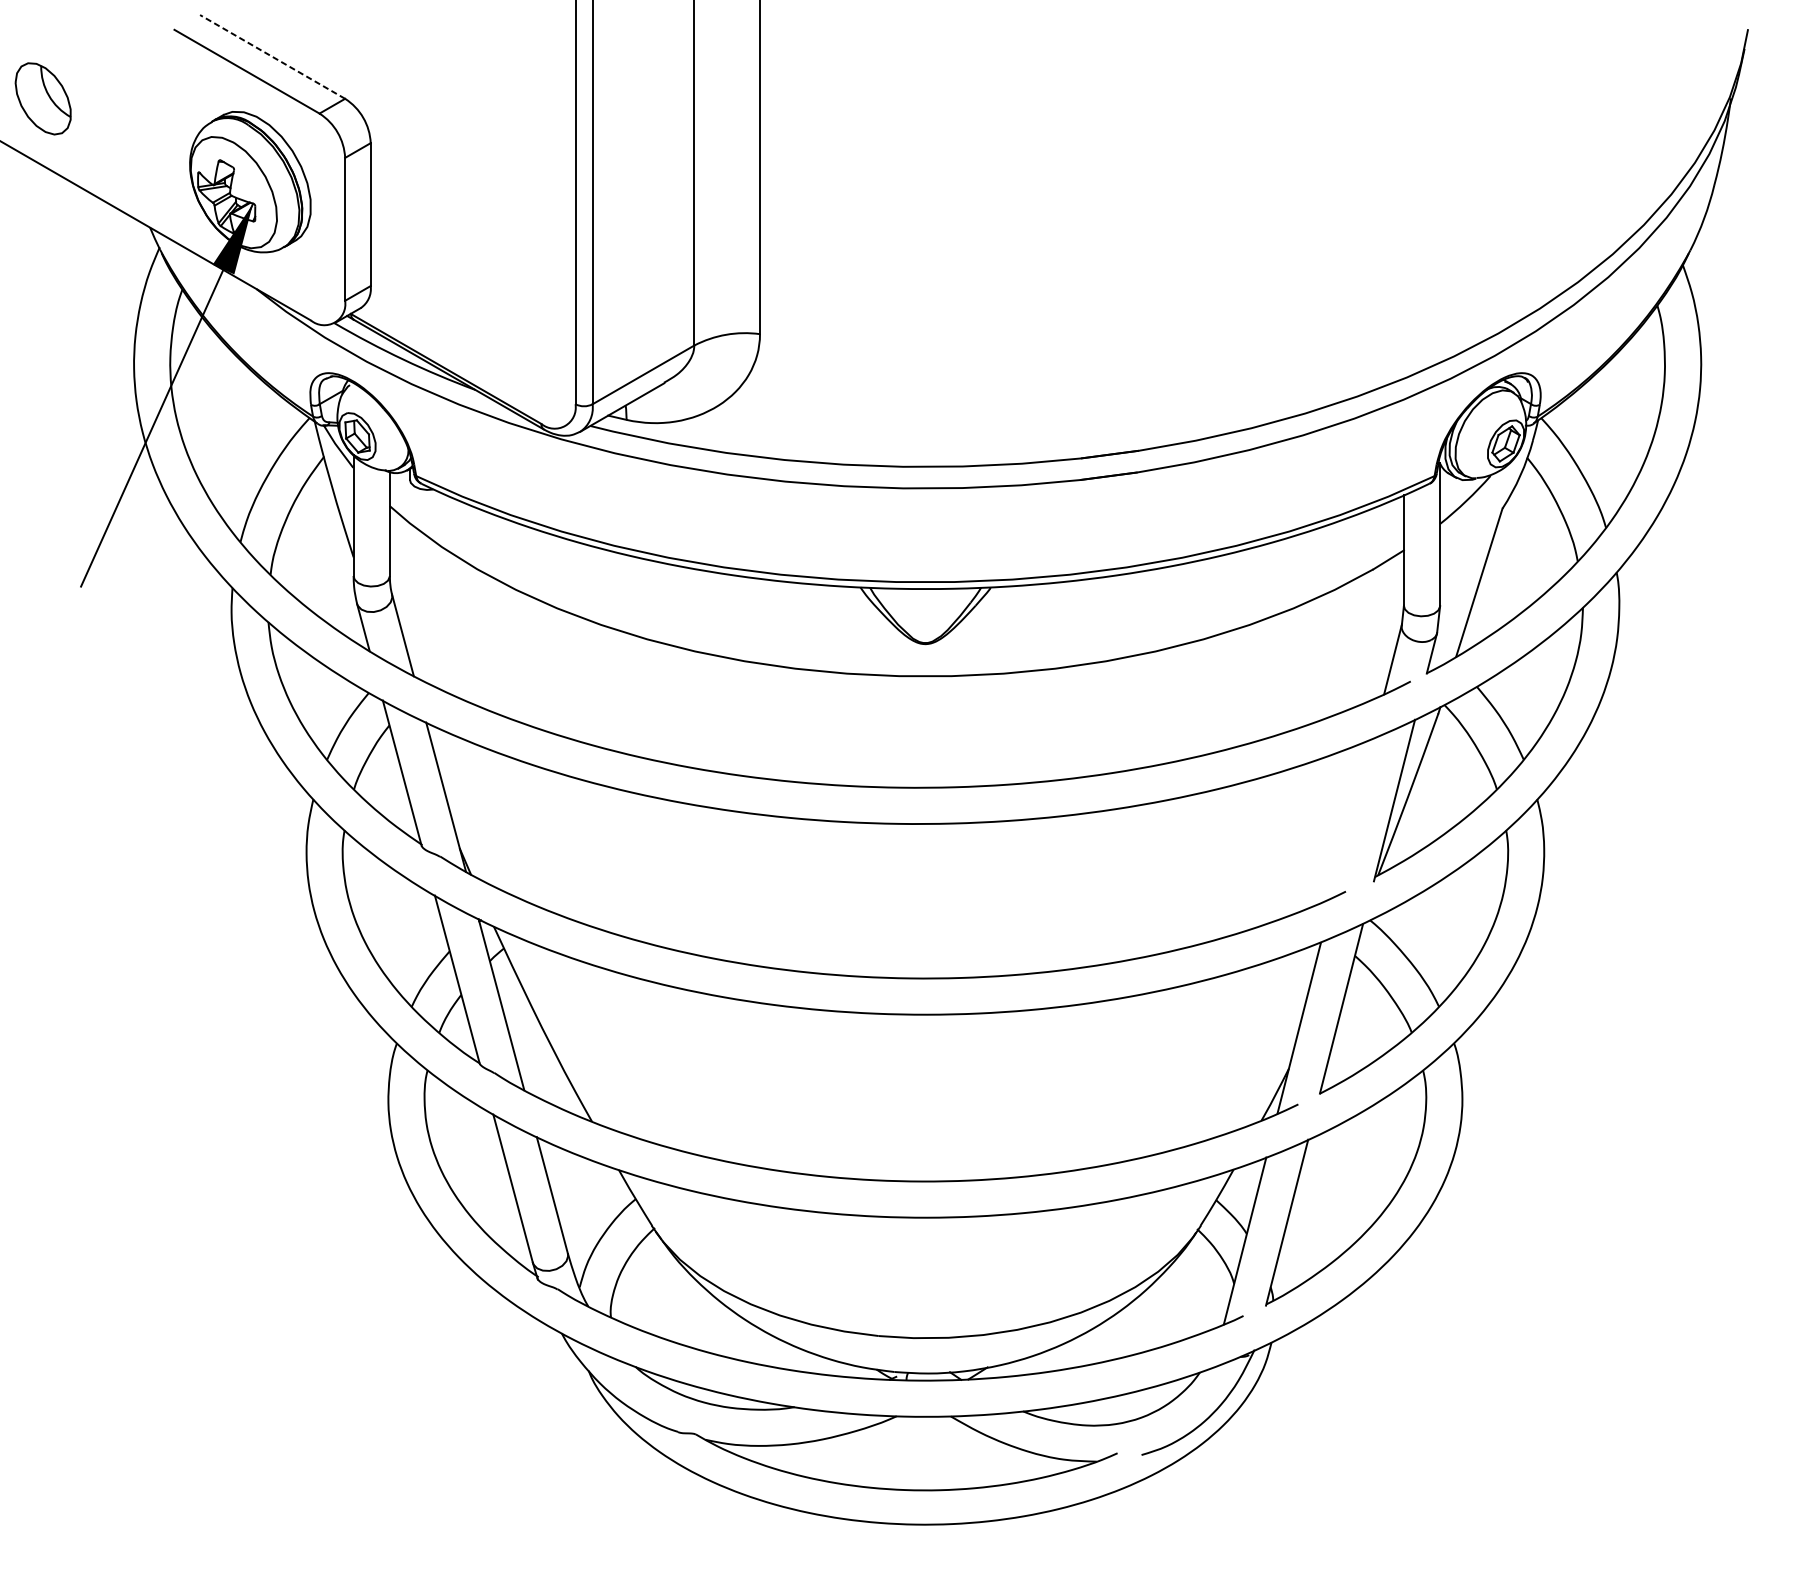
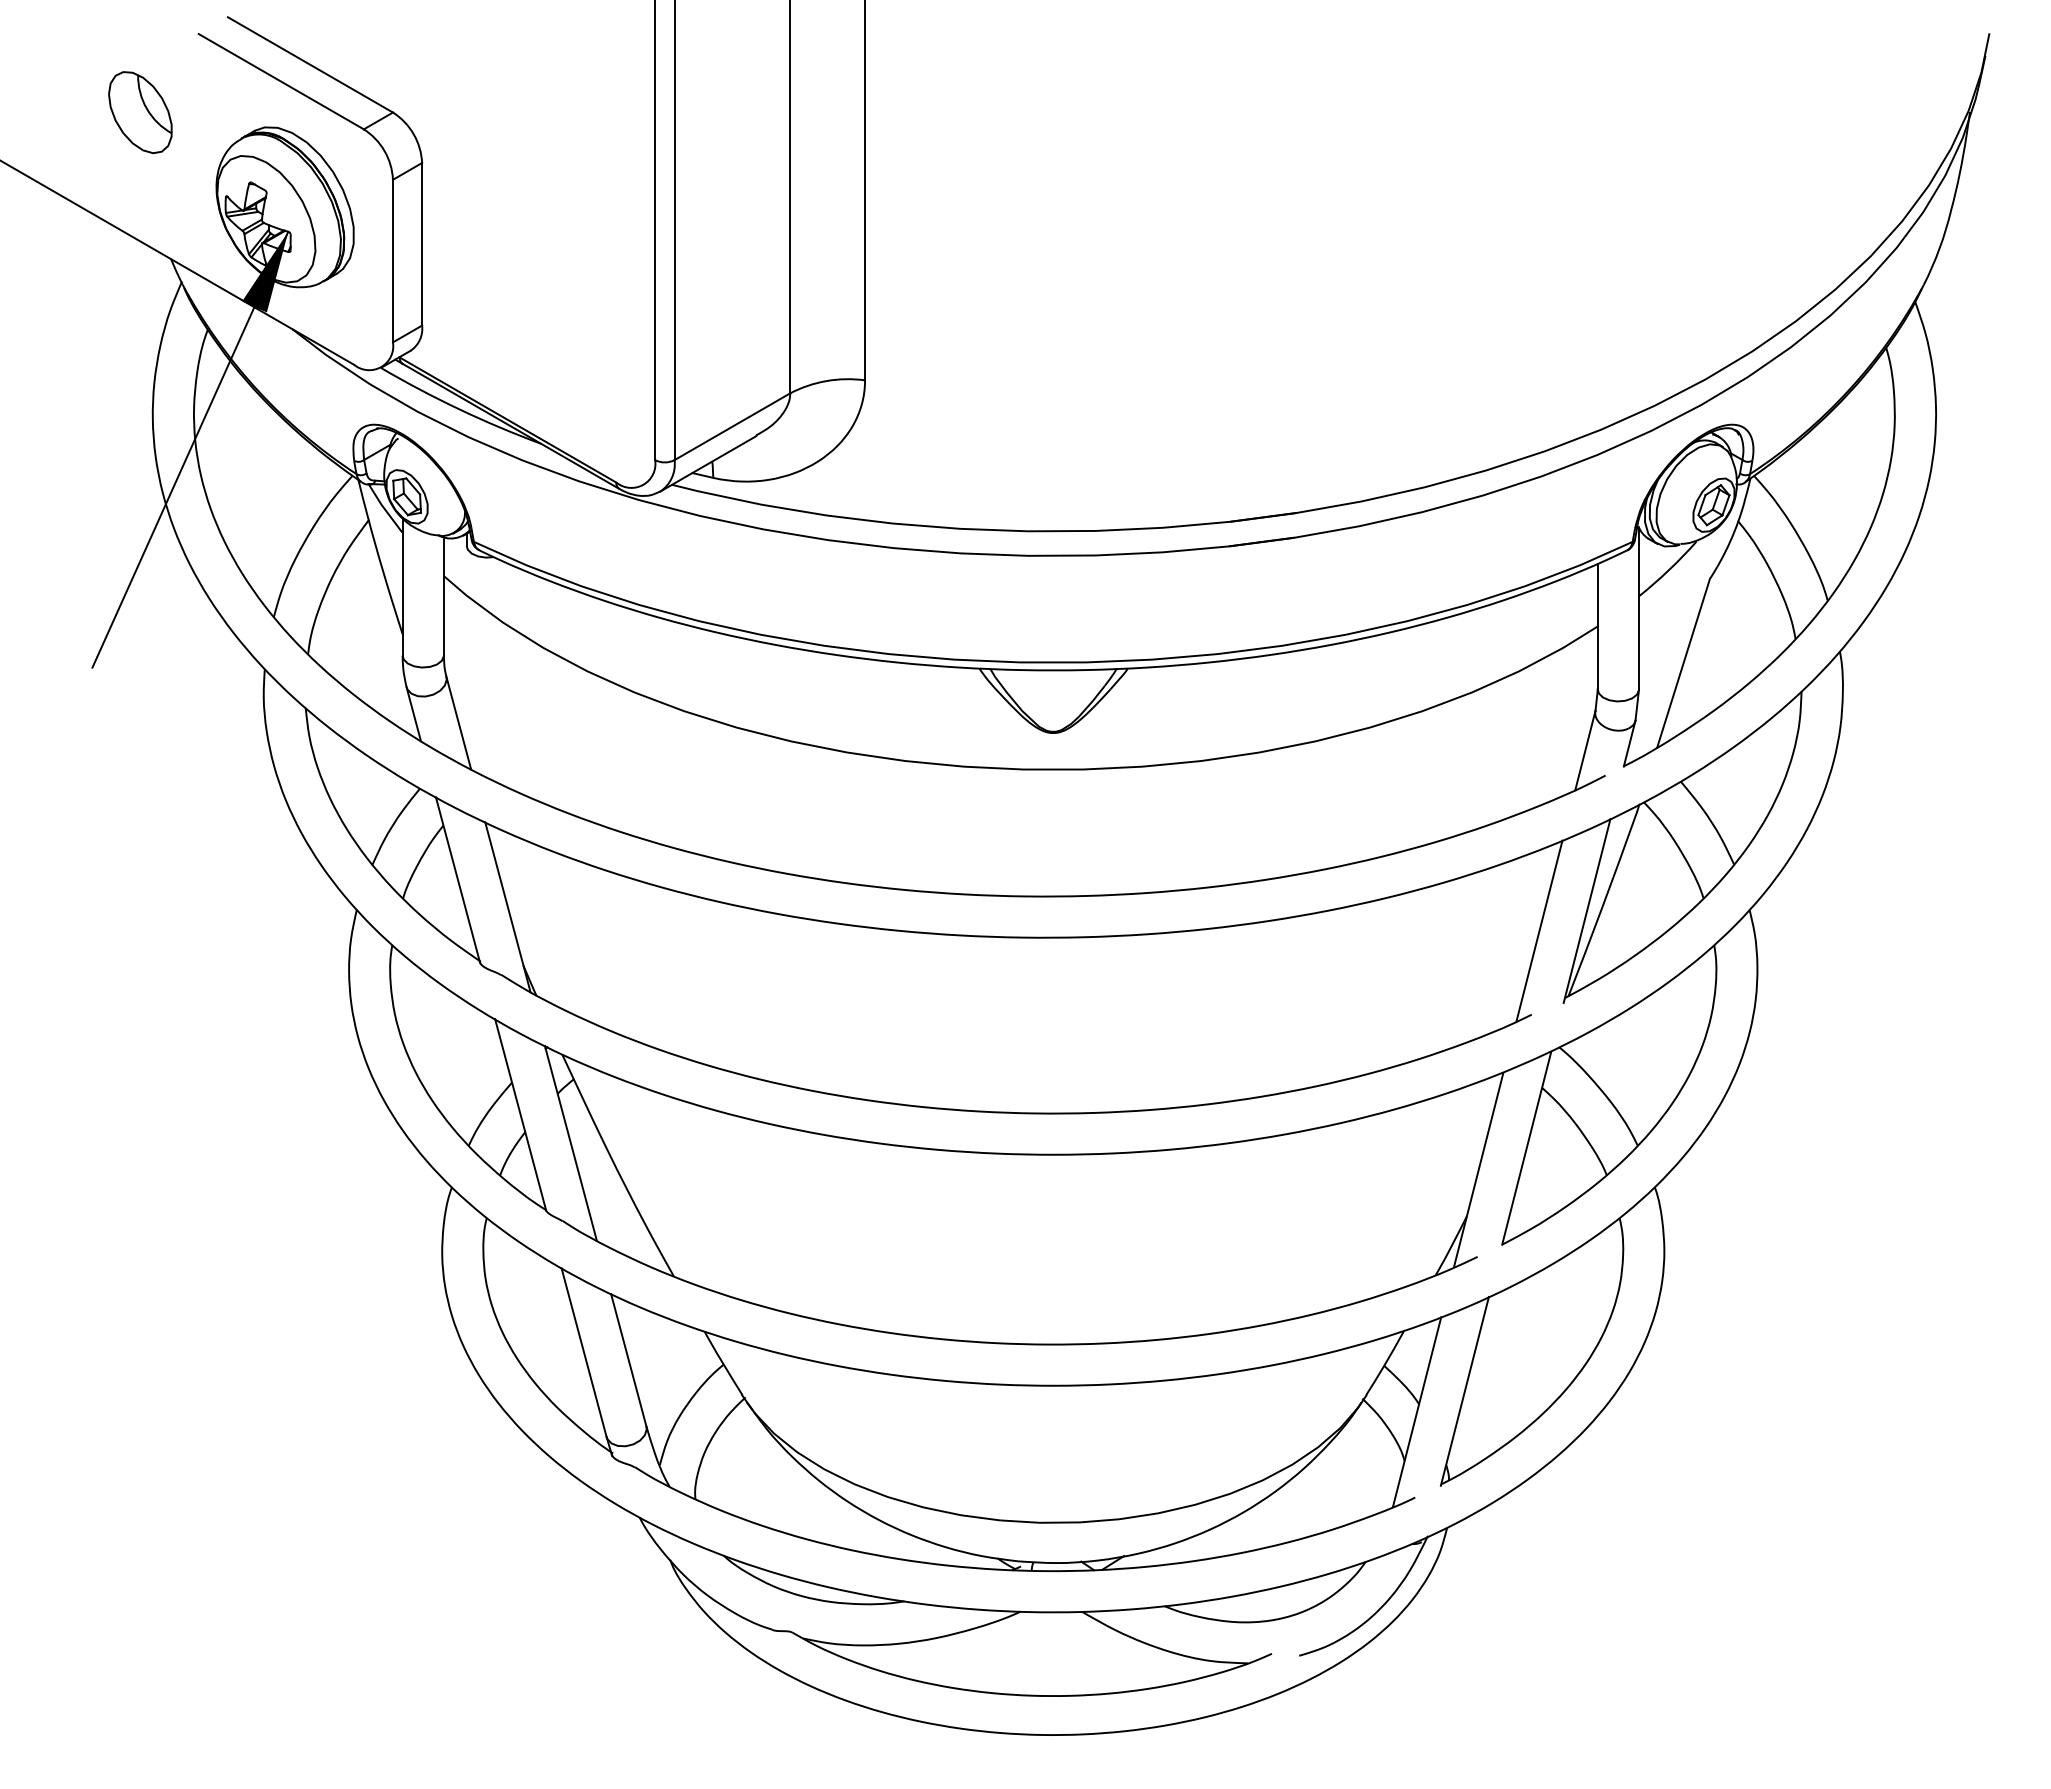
line: (272, 56) -> (310, 64), dashed -> solid
part: (43, 98) -> (140, 112), moved
line: (1352, 818) -> (1539, 931), added

